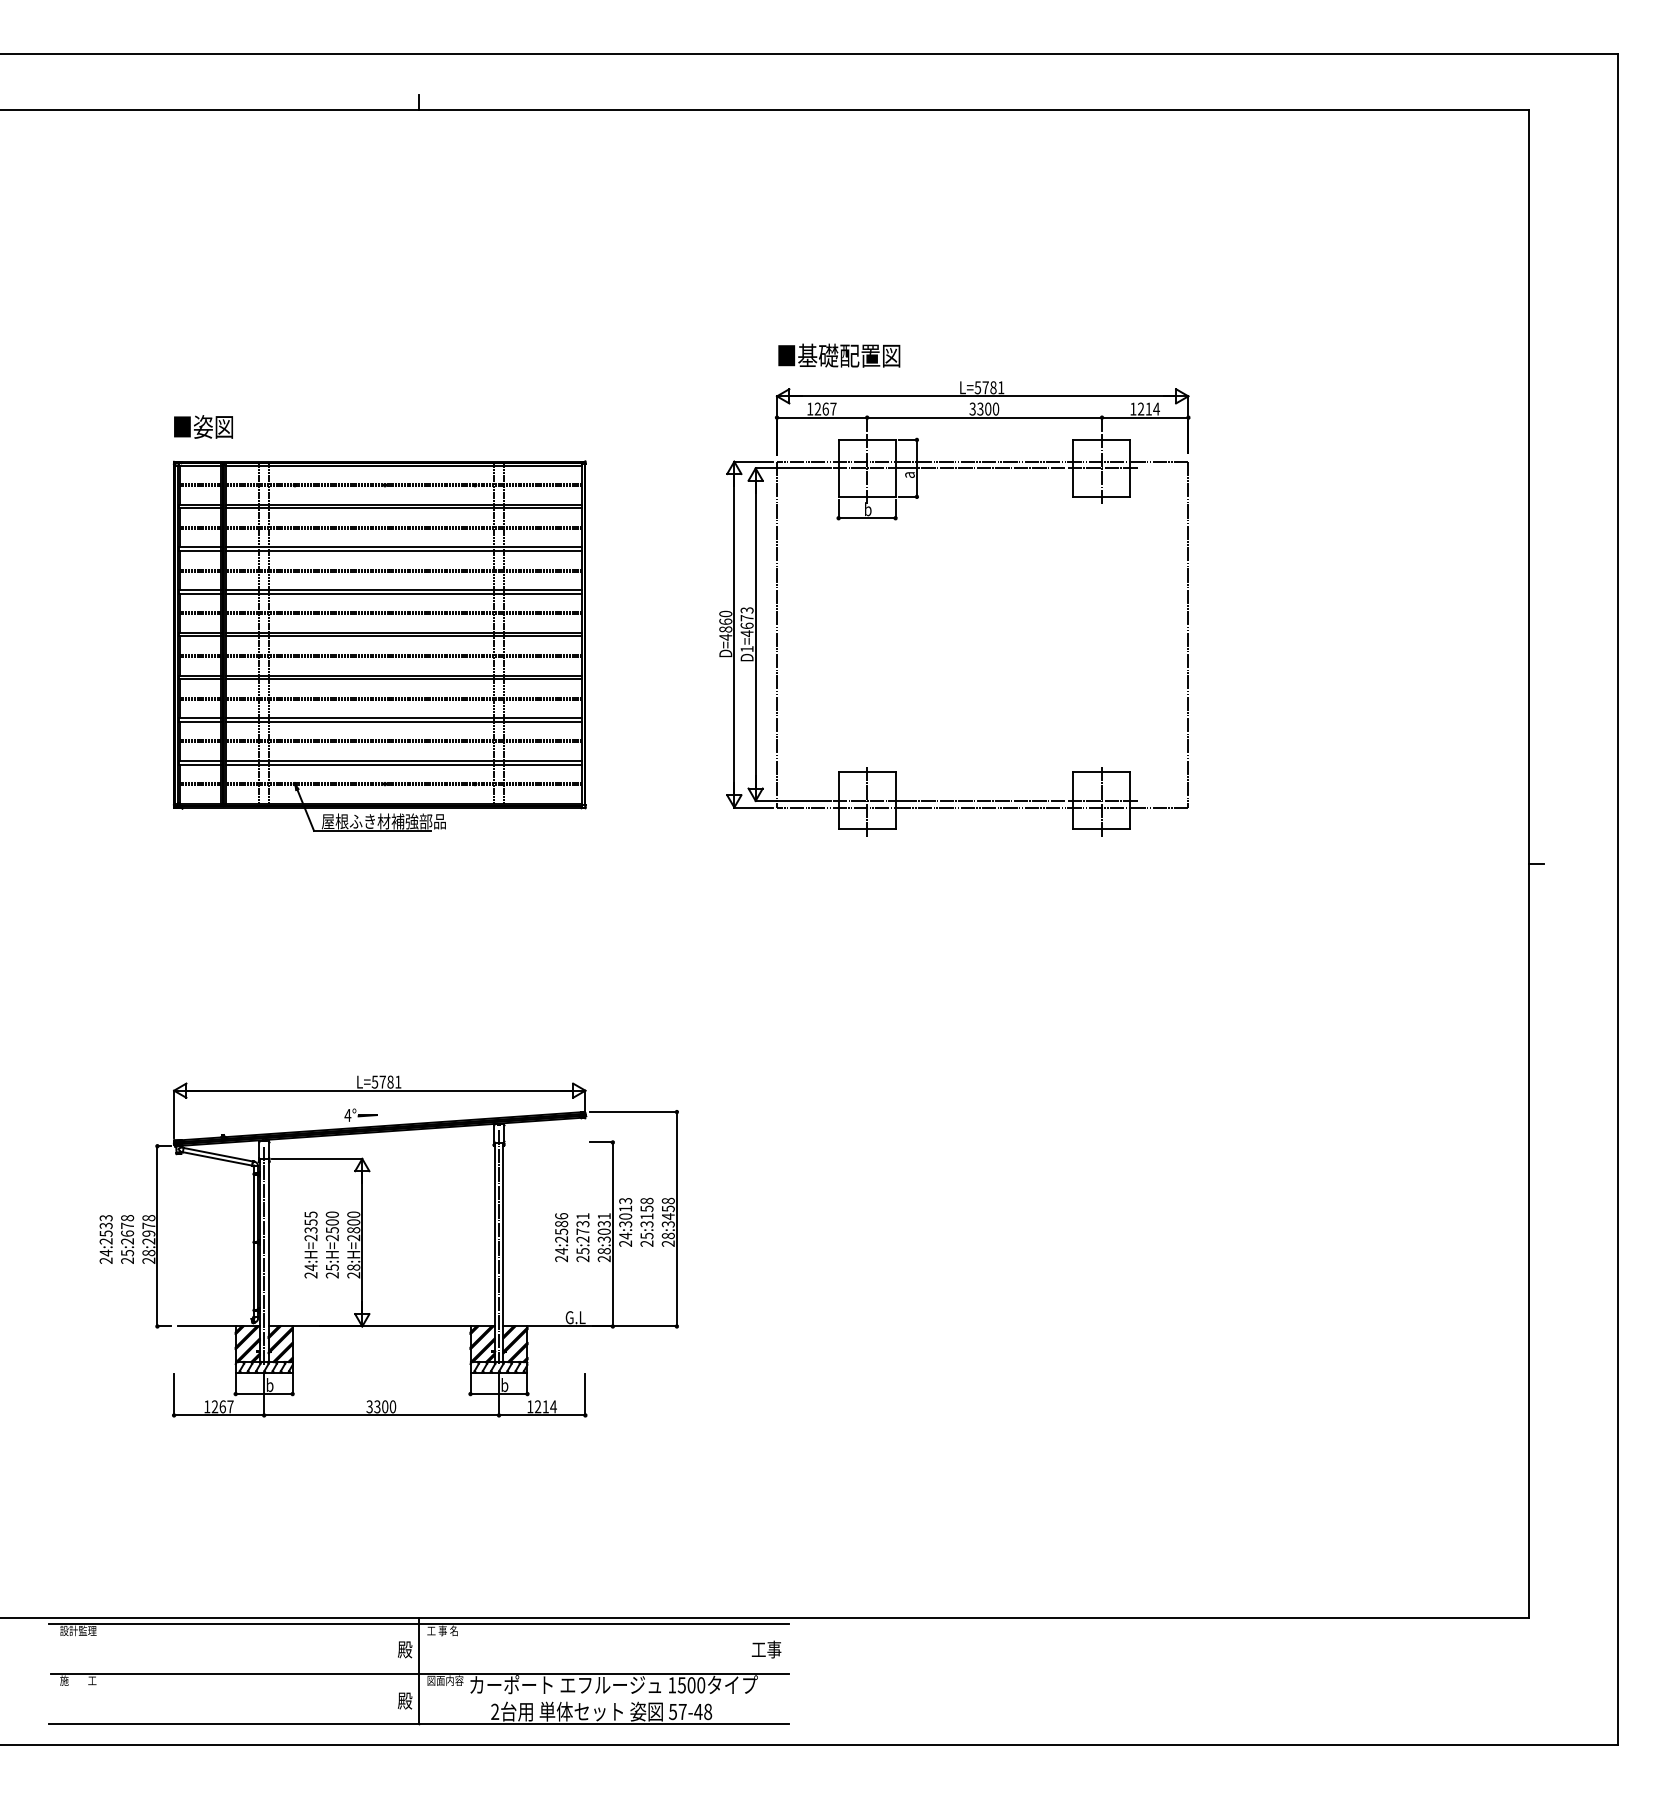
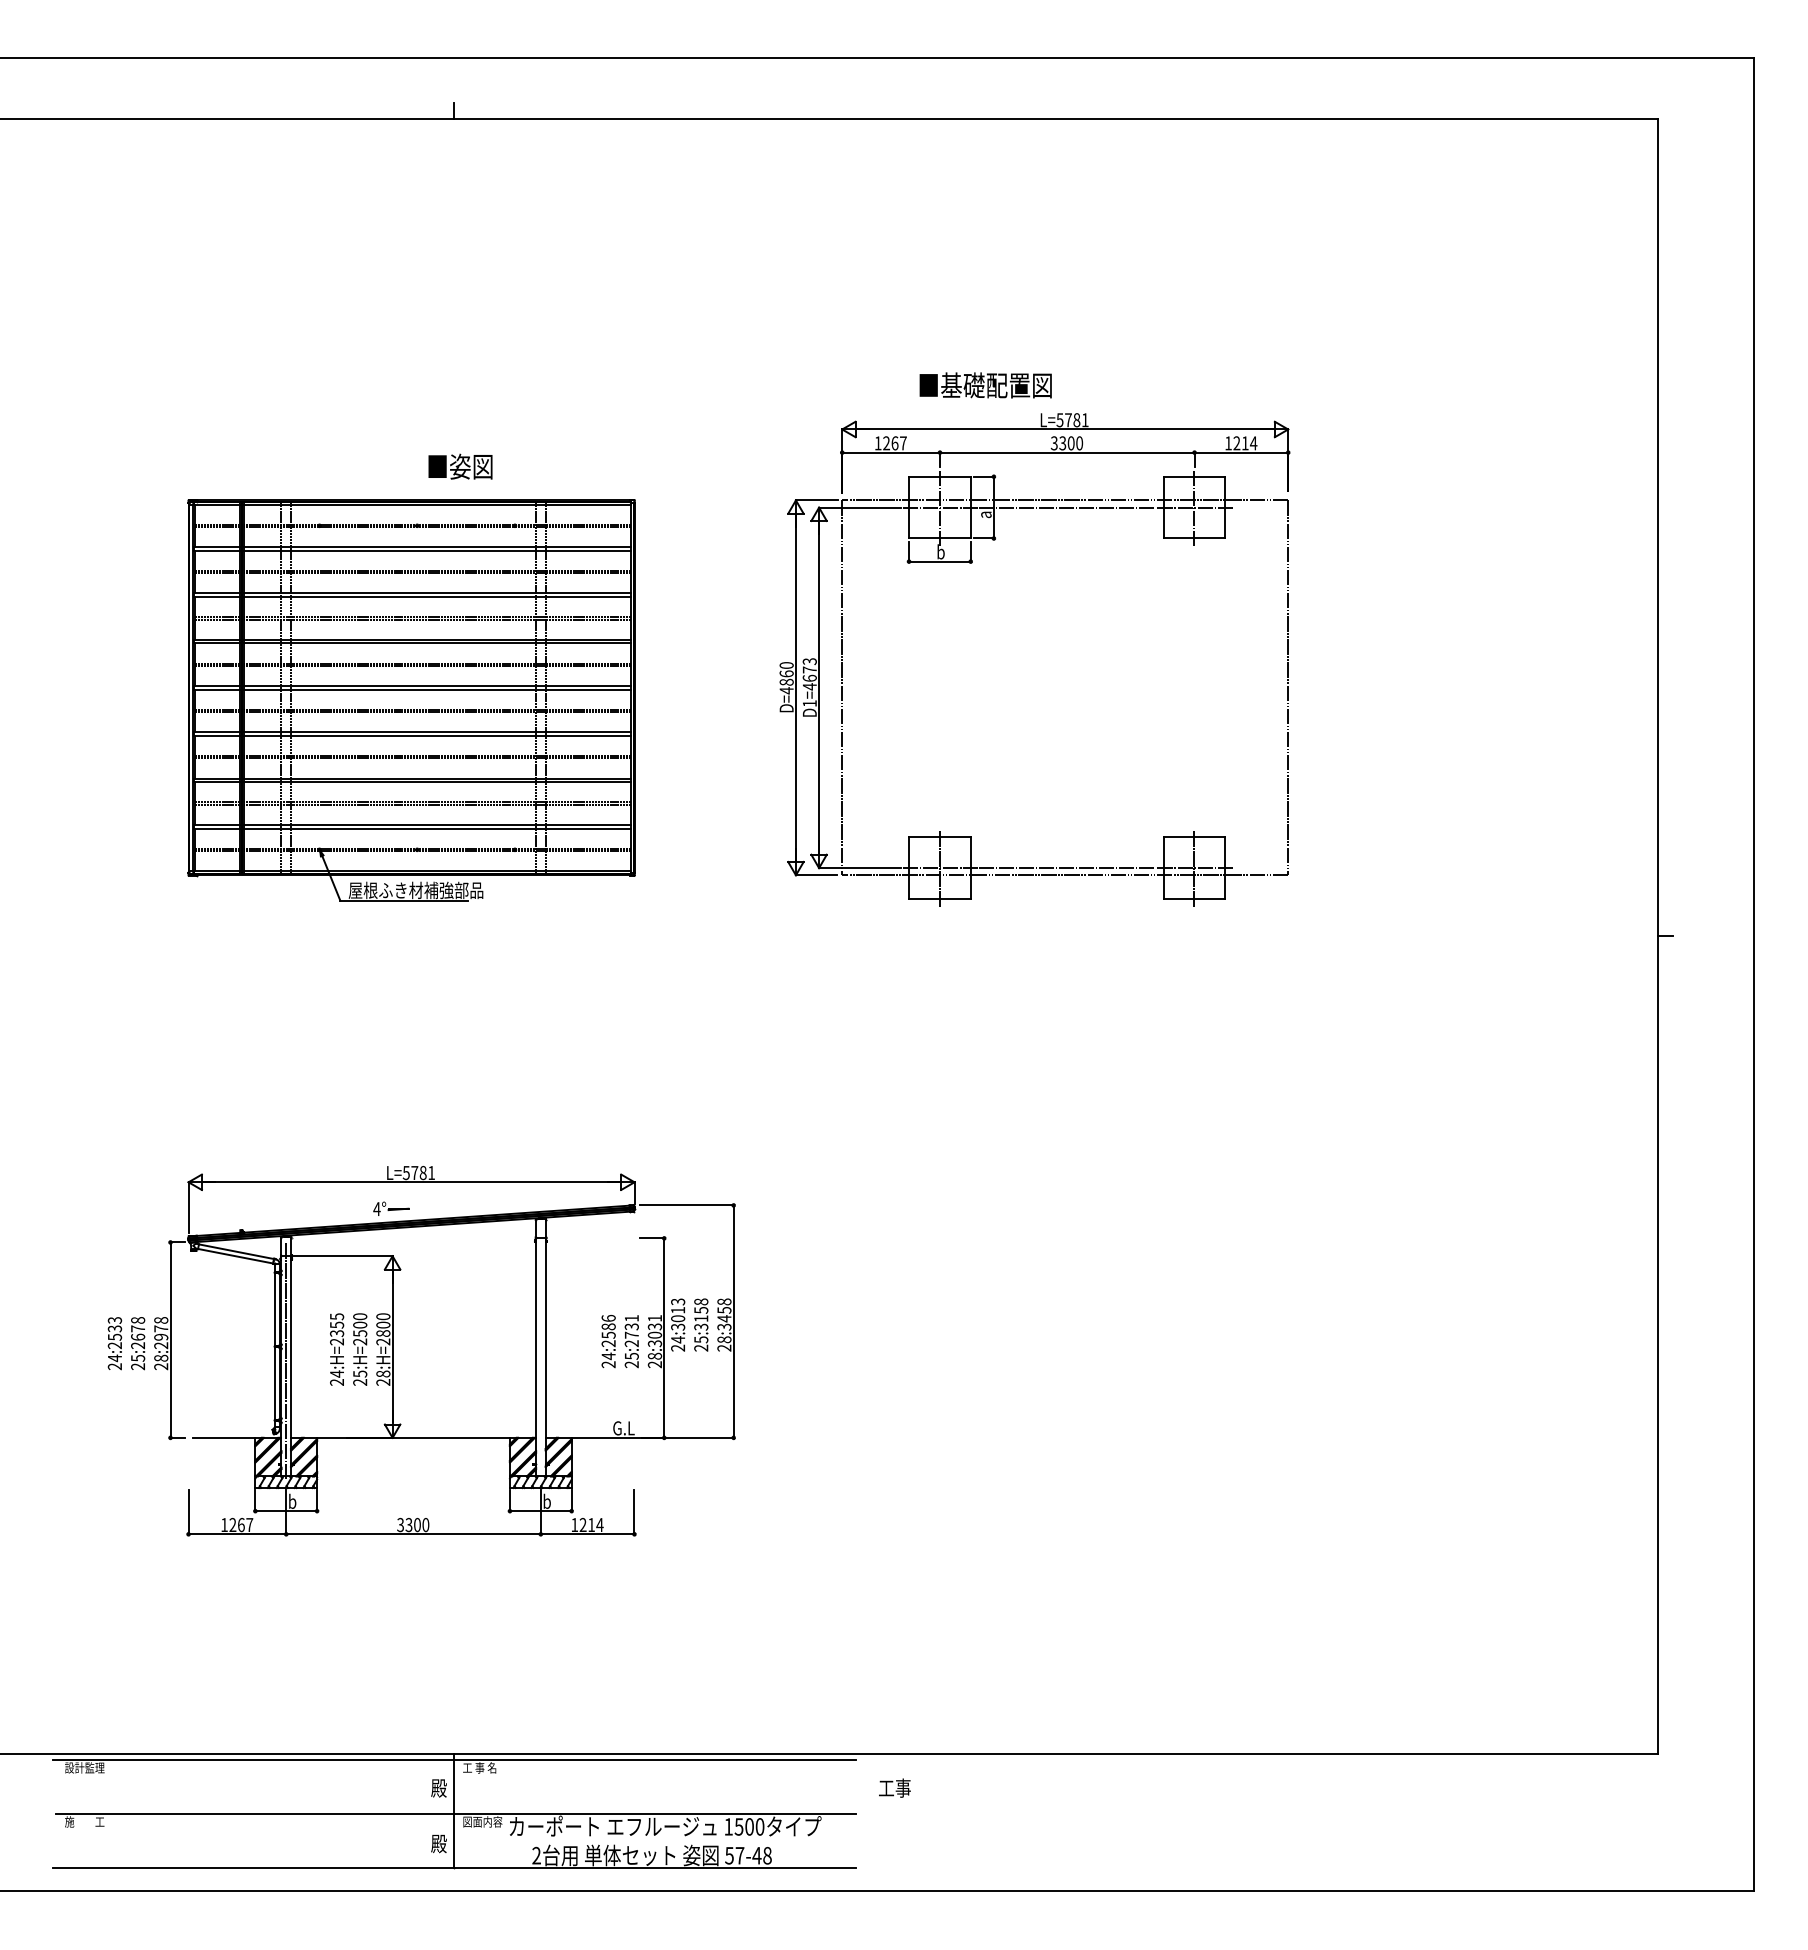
text: (839, 355) -> (985, 385), moved
text: (203, 426) -> (460, 466), moved
line: (498, 1246) -> (540, 1351), removed
text: (766, 1648) -> (894, 1787), moved

